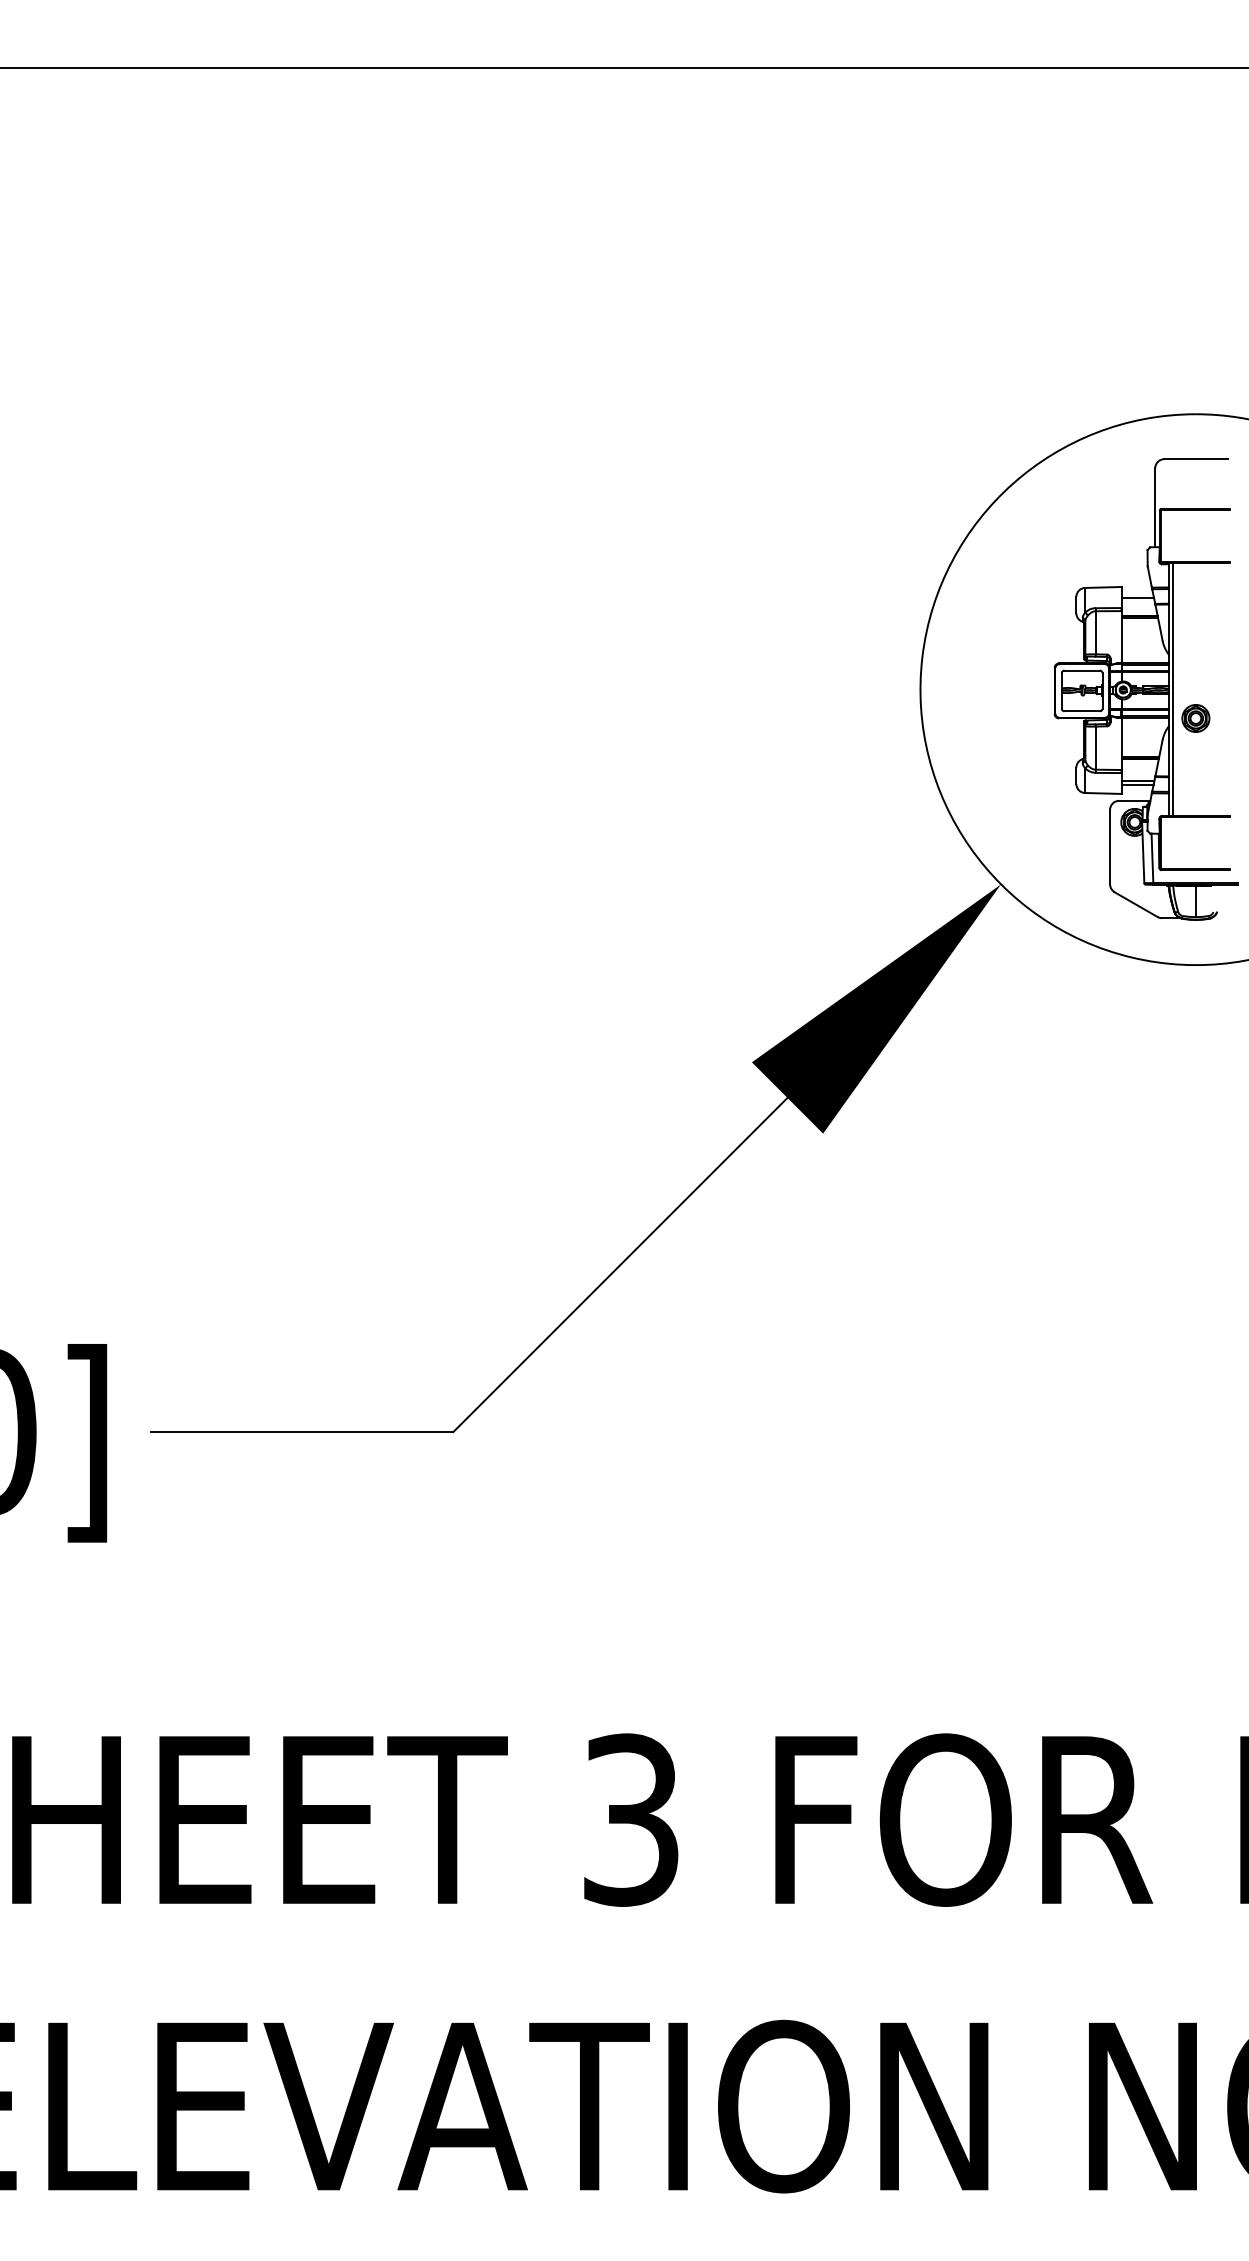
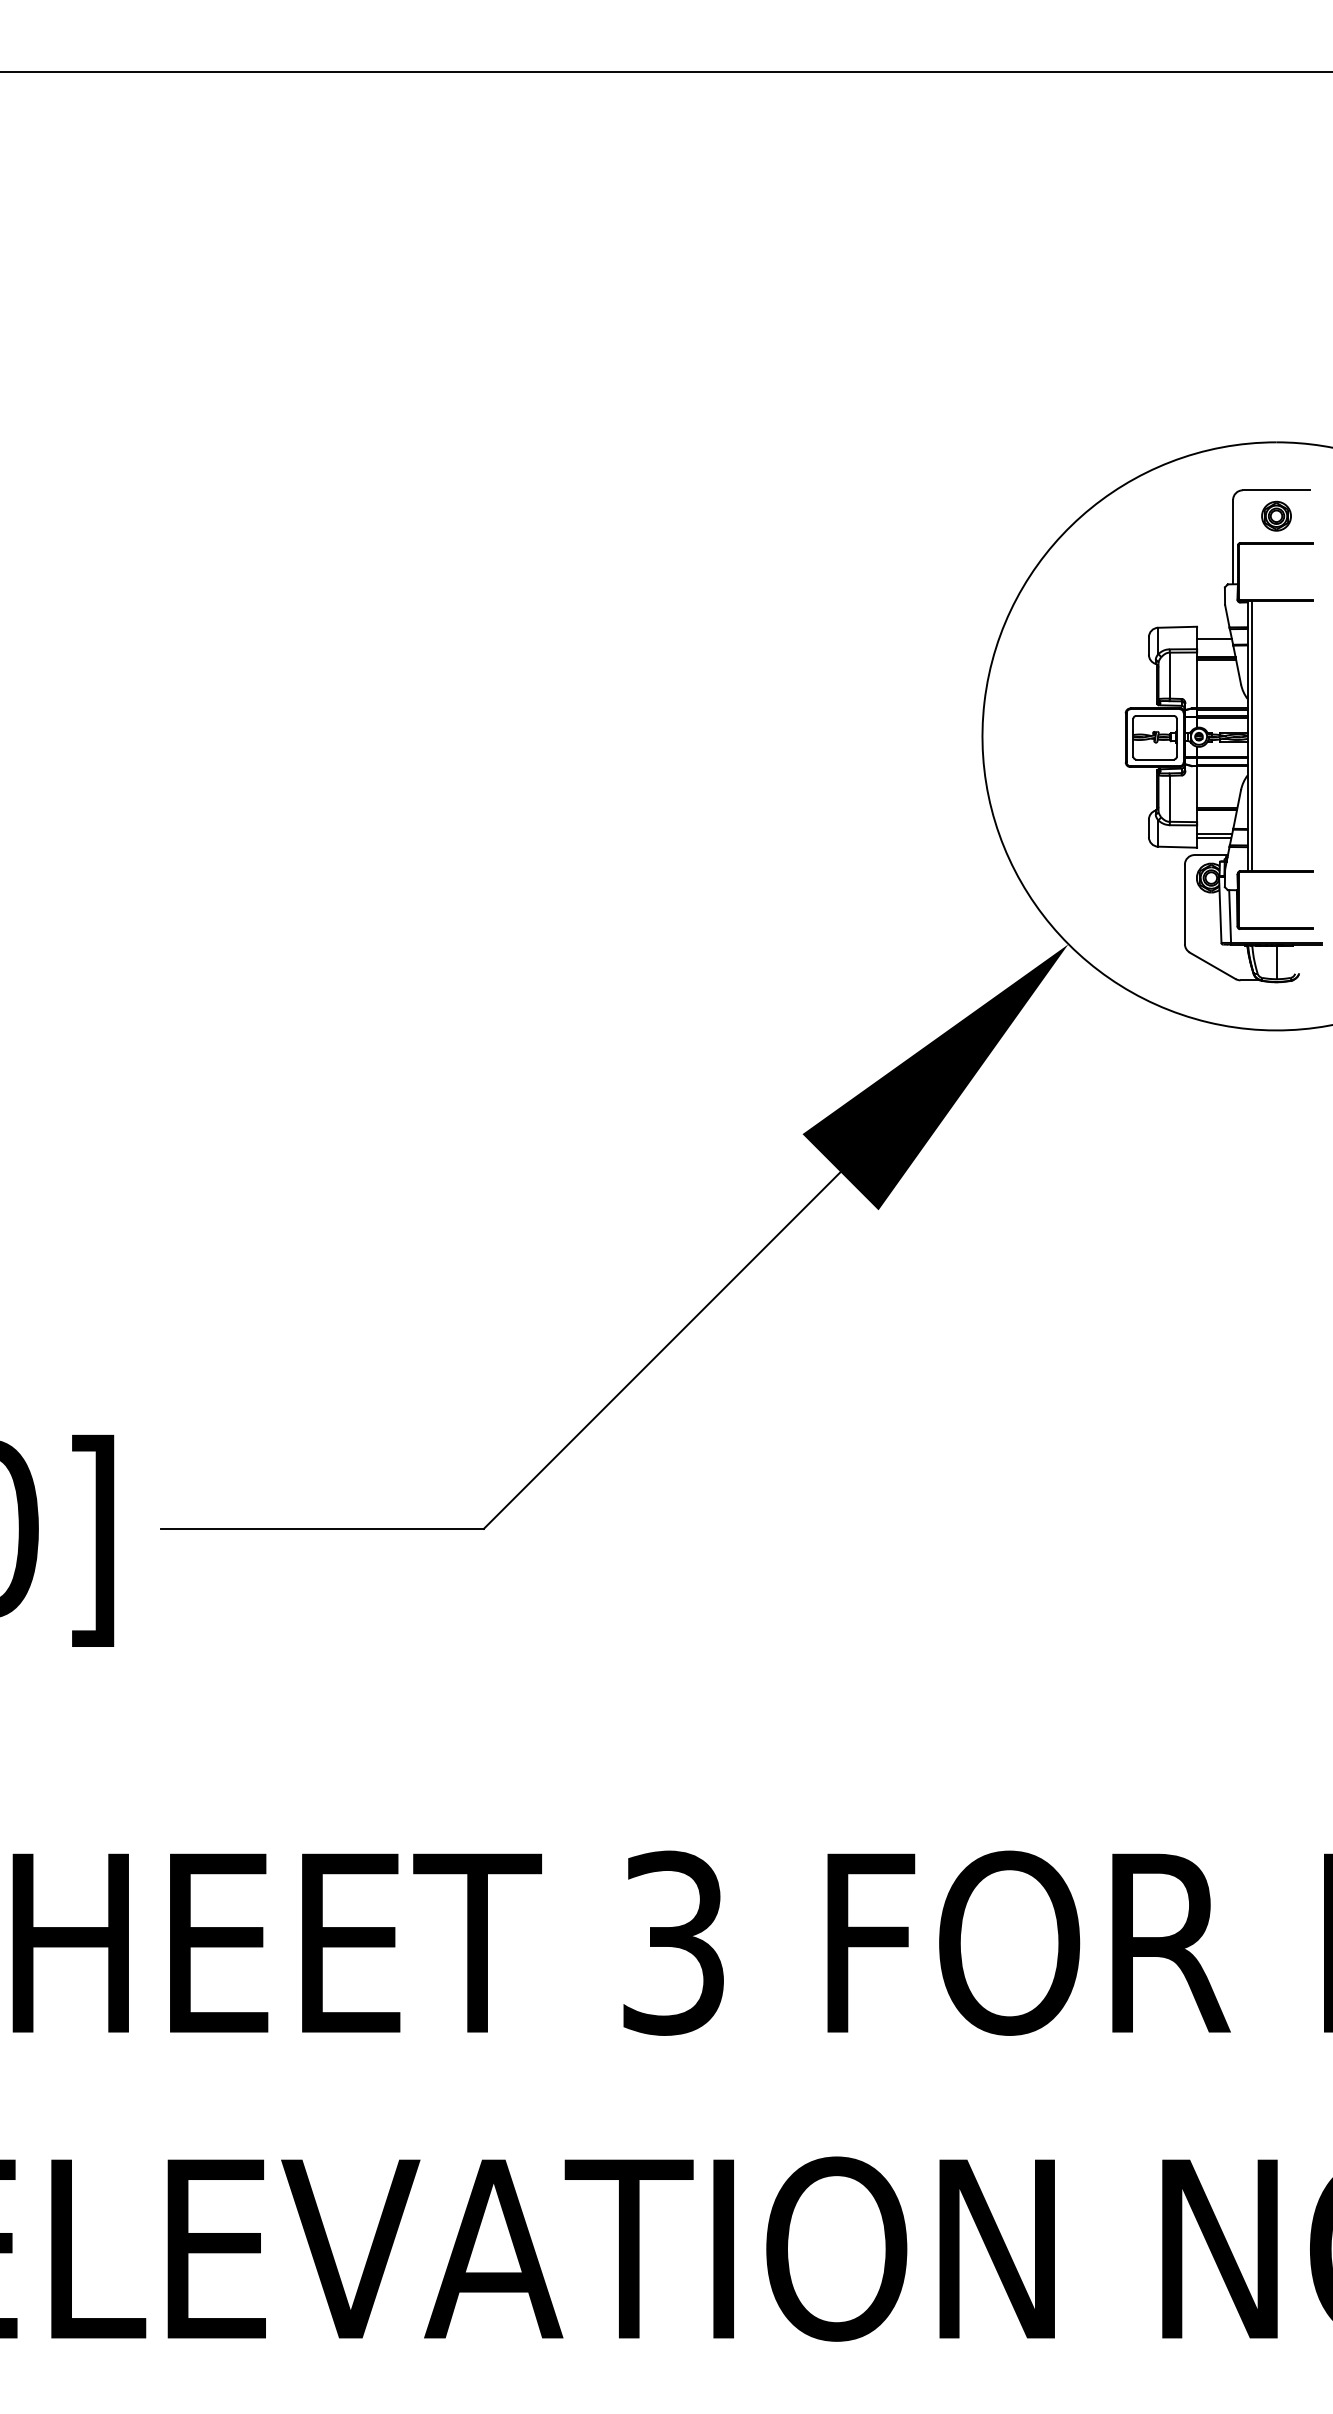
part: (1195, 718) -> (1276, 516), moved

